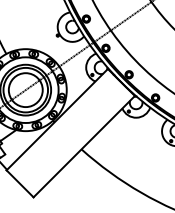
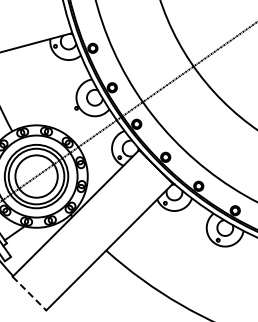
line: (20, 183) -> (29, 293), solid -> dashed

